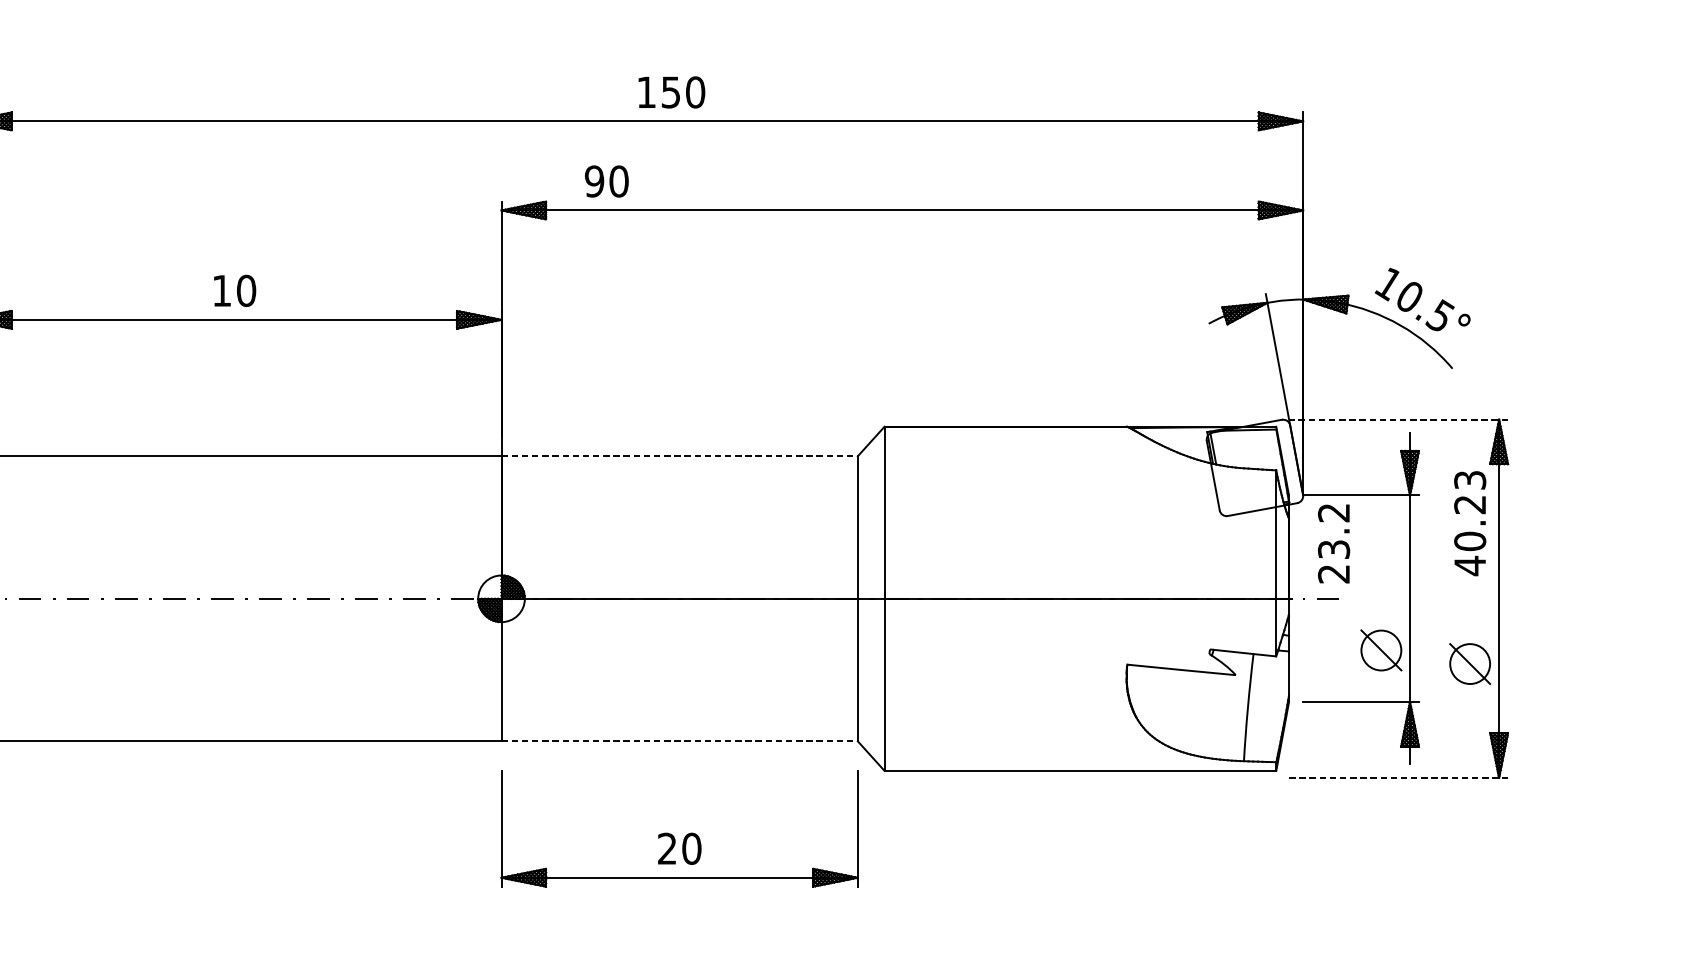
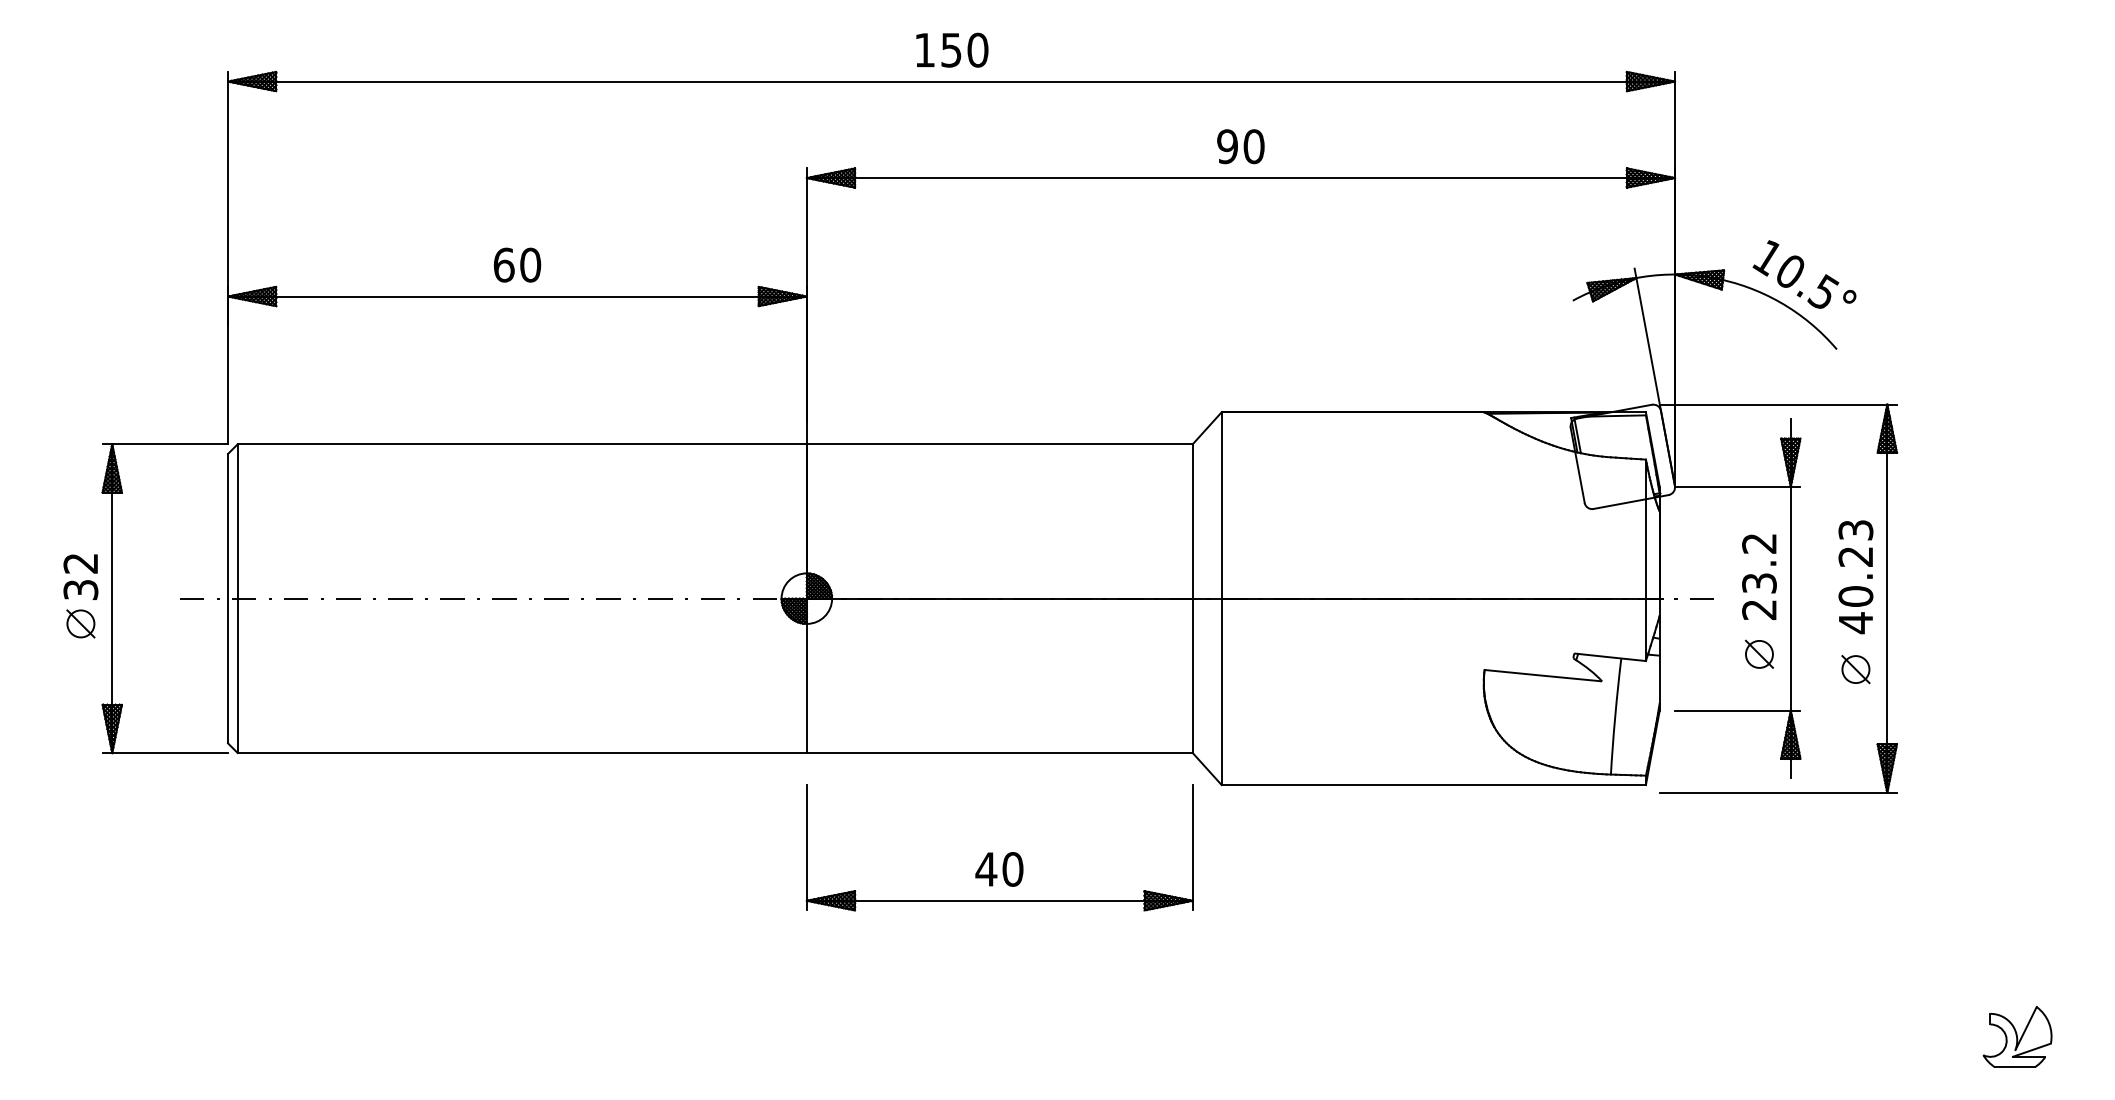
text: (672, 91) -> (952, 49), moved
text: (606, 181) -> (1240, 146), moved
text: (221, 290) -> (503, 264), 10 -> 60
line: (1398, 419) -> (1778, 404), dashed -> solid
line: (679, 456) -> (999, 444), dashed -> solid
text: (1469, 523) -> (1855, 577), moved
text: (1334, 543) -> (1759, 576), moved
part: (1380, 649) -> (1758, 653), size x0.62
part: (1469, 664) -> (1855, 669), size x0.62
line: (679, 741) -> (999, 753), dashed -> solid
line: (1398, 777) -> (1778, 792), dashed -> solid
text: (667, 848) -> (986, 869), 20 -> 40

